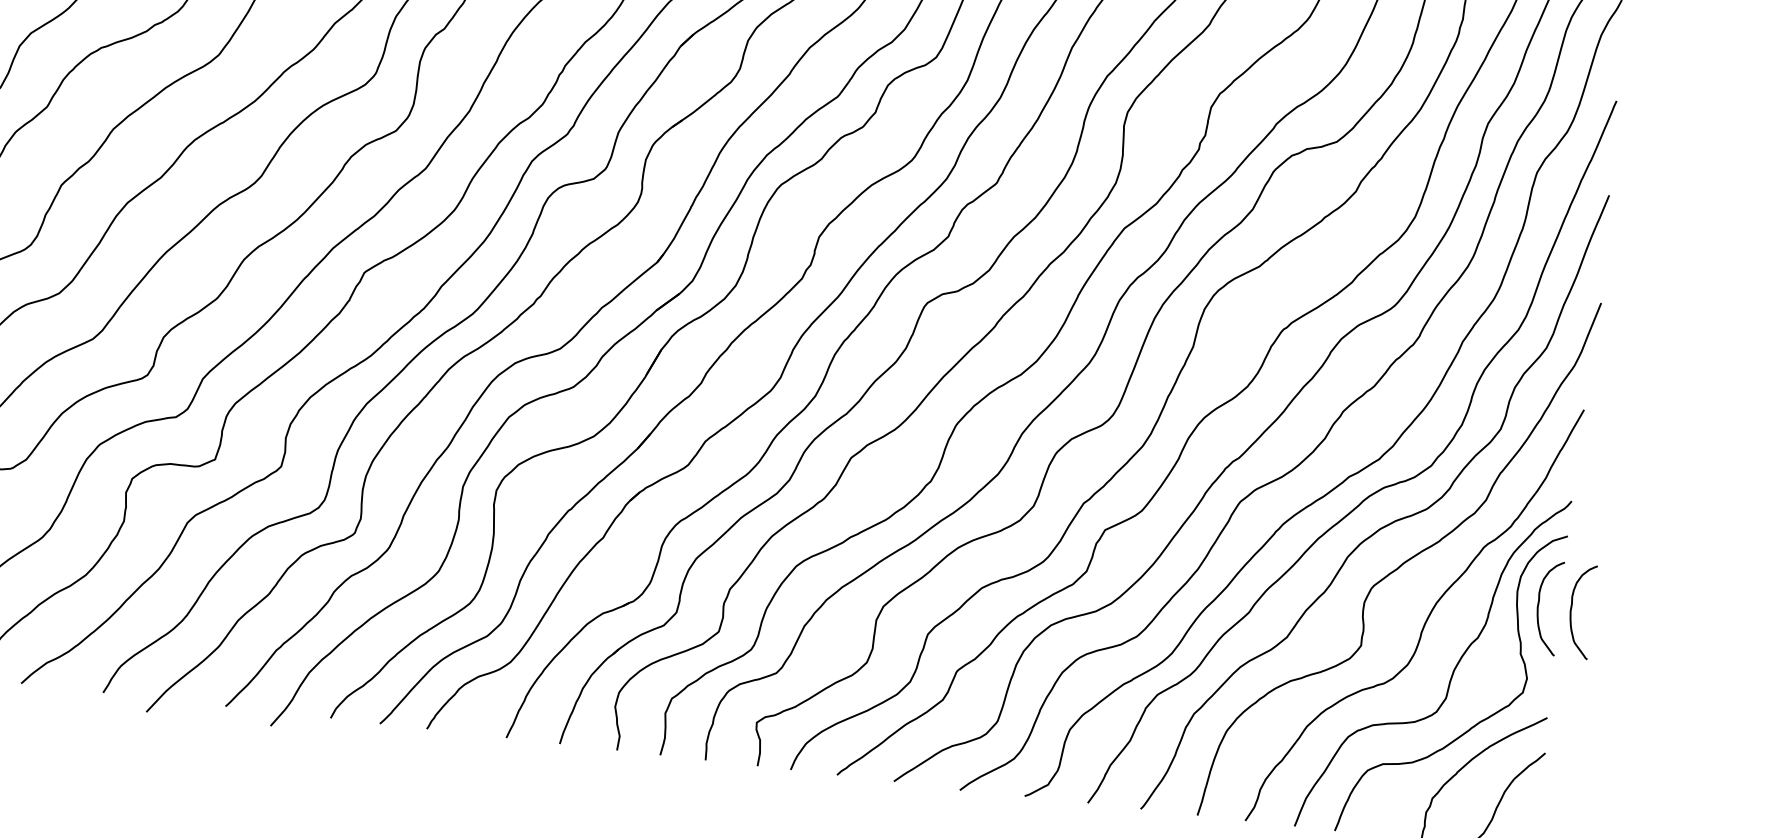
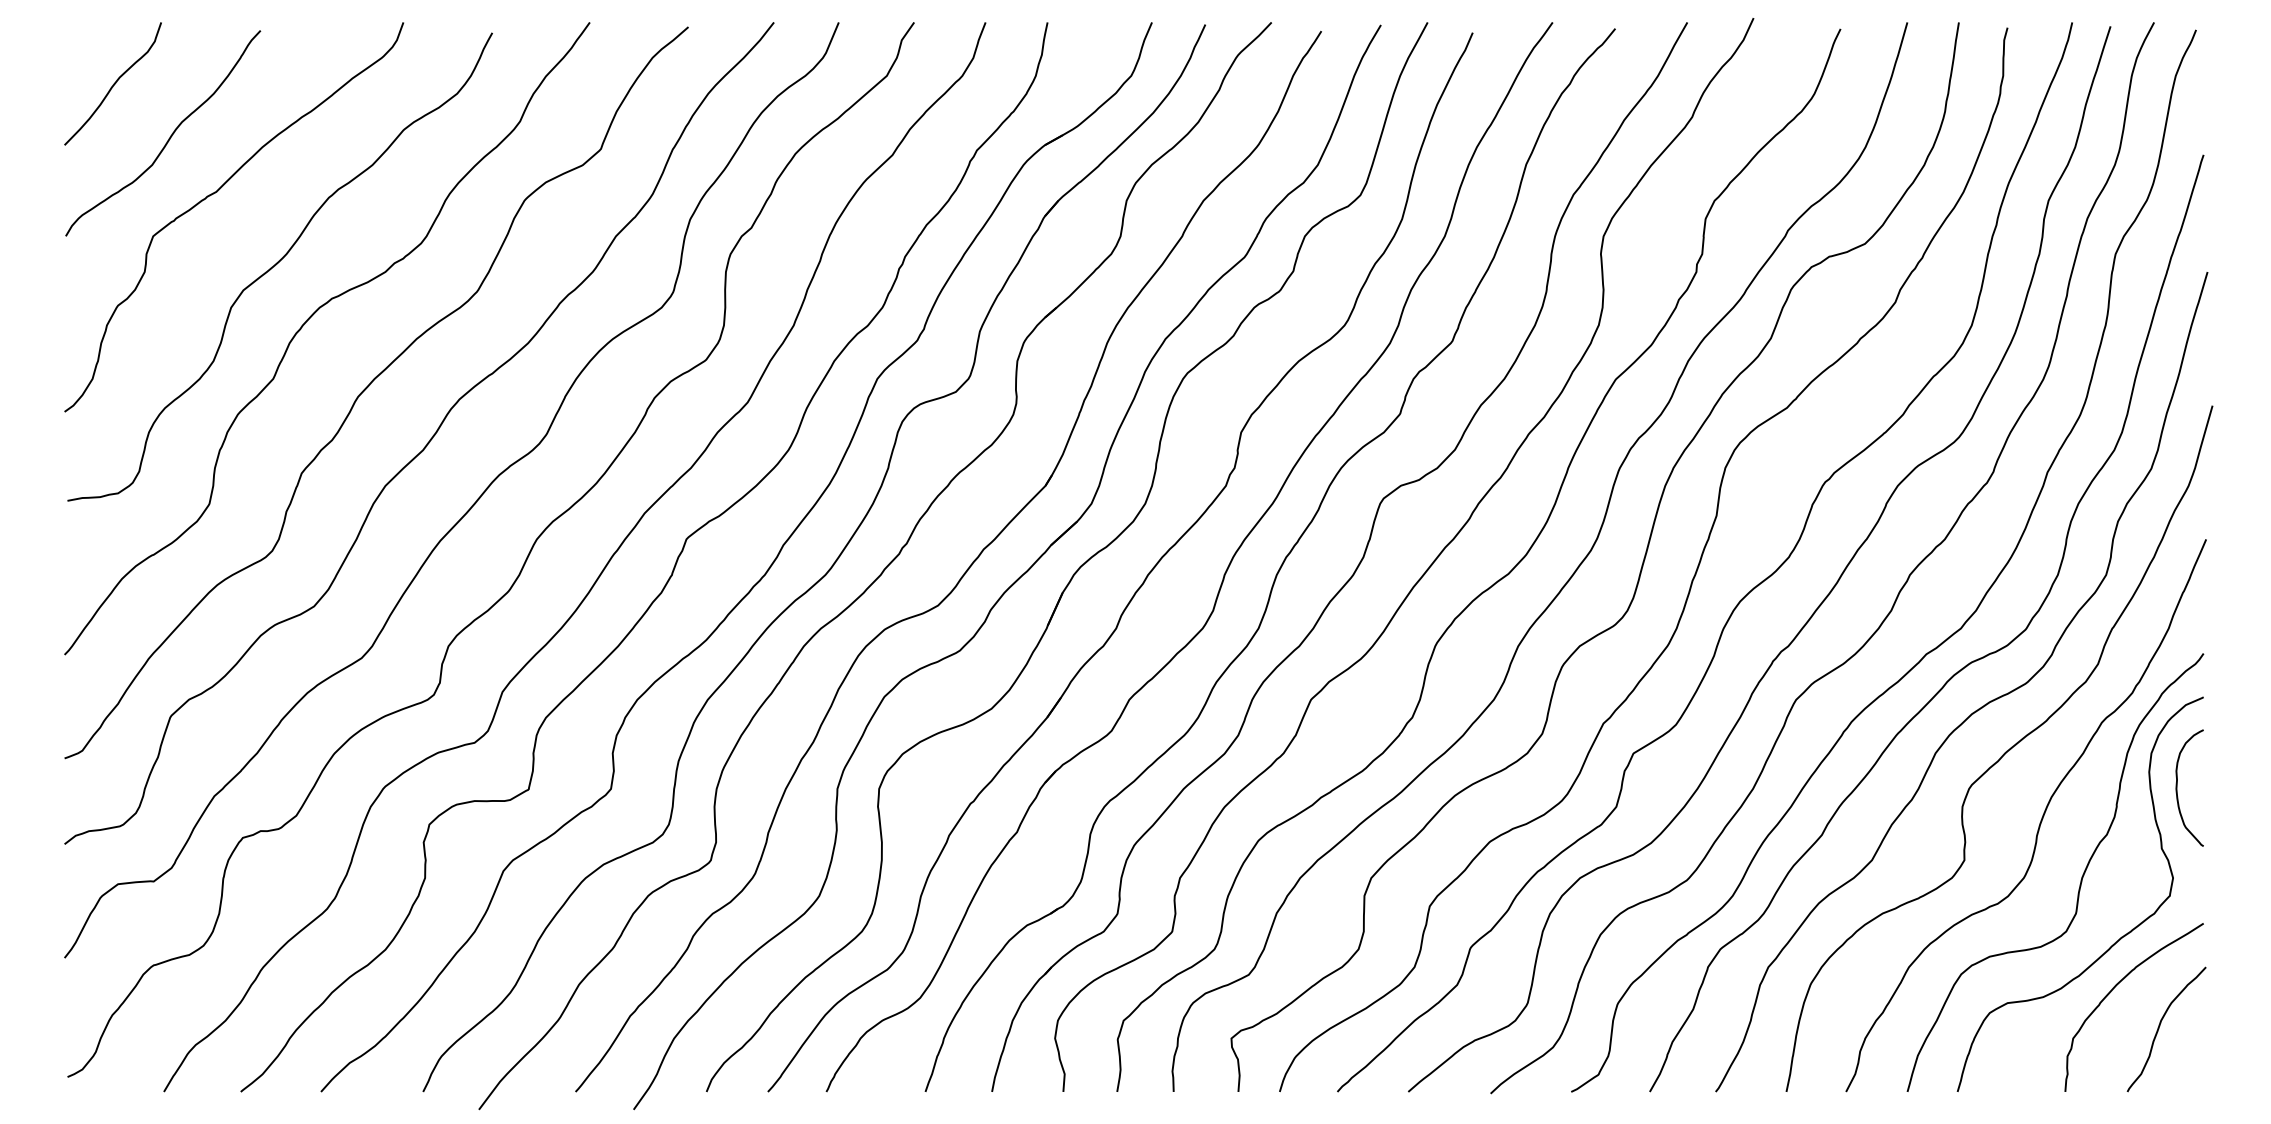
curve: (1571, 610) -> (2218, 787), removed

